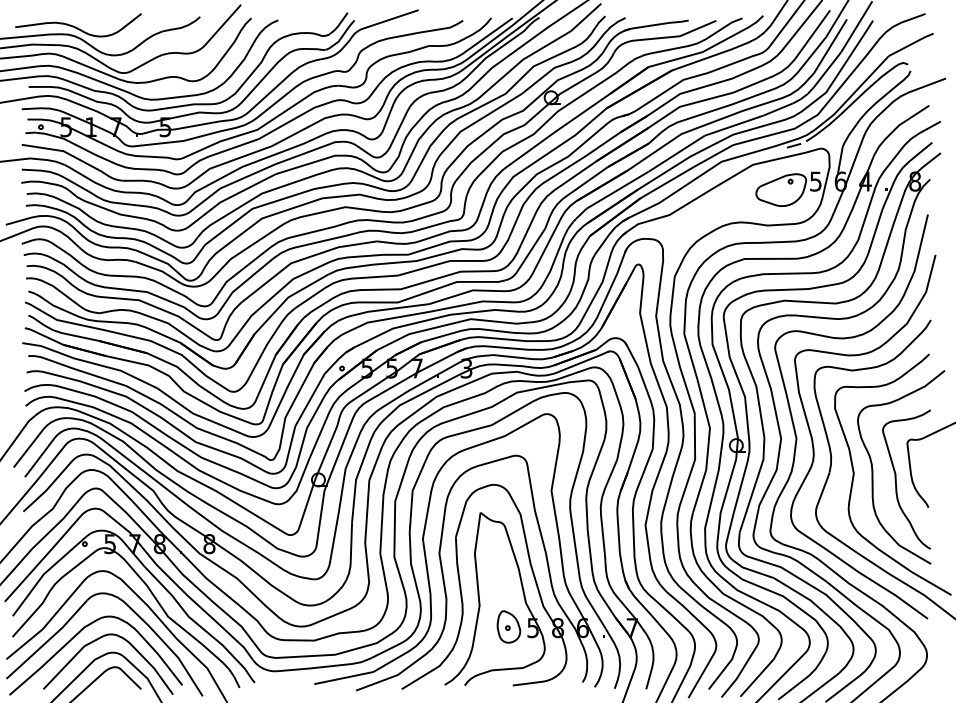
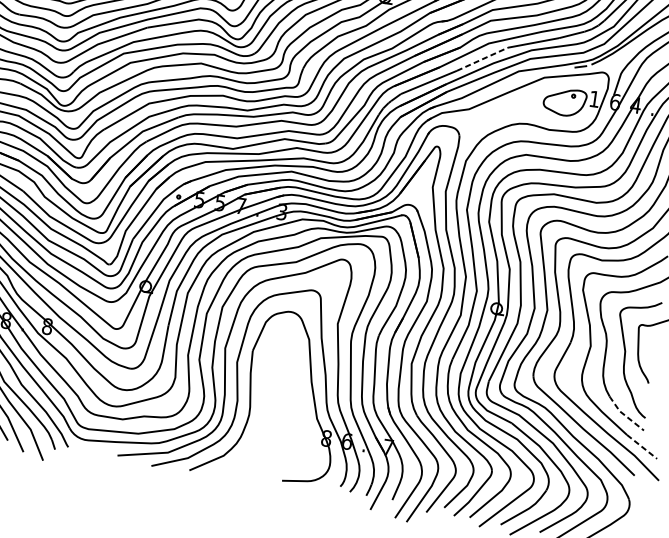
line: (677, 153) -> (483, 59), solid -> dashed
text: (815, 181) -> (594, 99), 5 -> 1
line: (905, 548) -> (624, 414), solid -> dashed
line: (931, 583) -> (641, 446), solid -> dashed
part: (480, 600) -> (265, 406), removed

